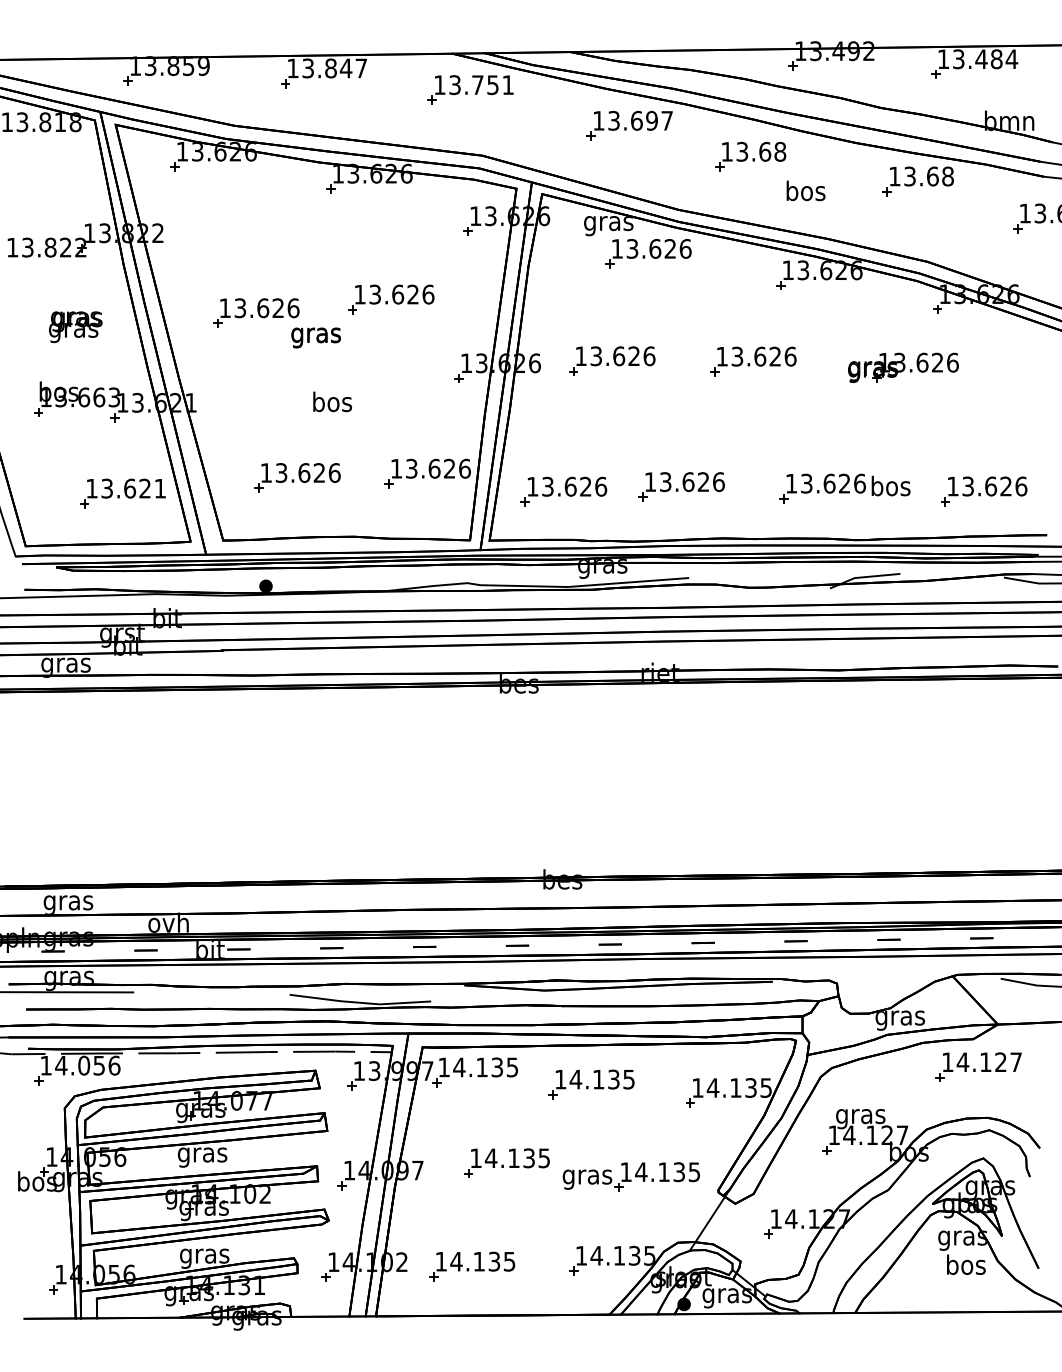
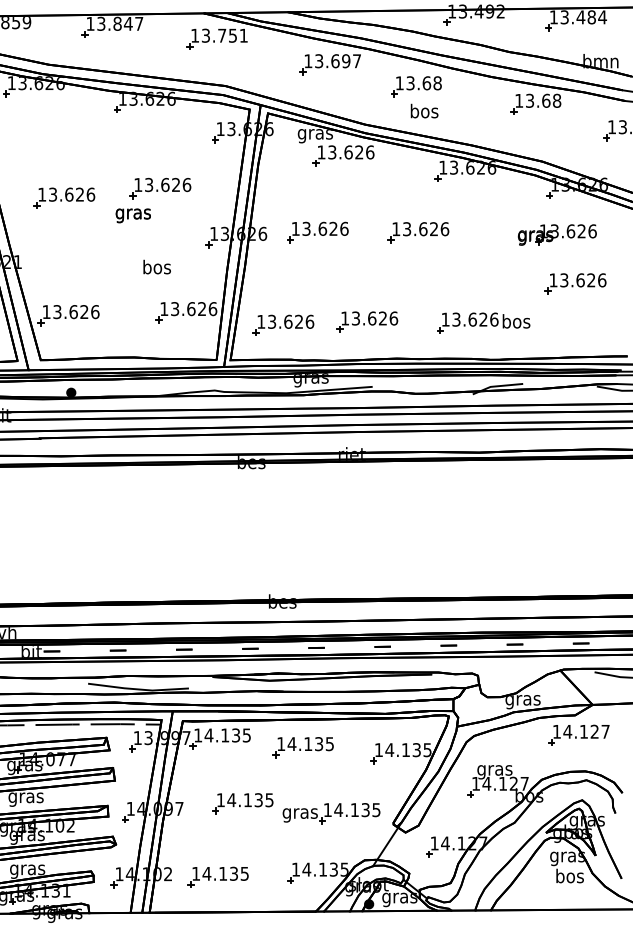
text: (805, 190) -> (424, 110), moved
text: (315, 337) -> (132, 215), moved
part: (903, 367) -> (557, 234), moved
text: (332, 401) -> (157, 266), moved
part: (297, 477) -> (68, 315), moved
part: (984, 491) -> (575, 283), moved

